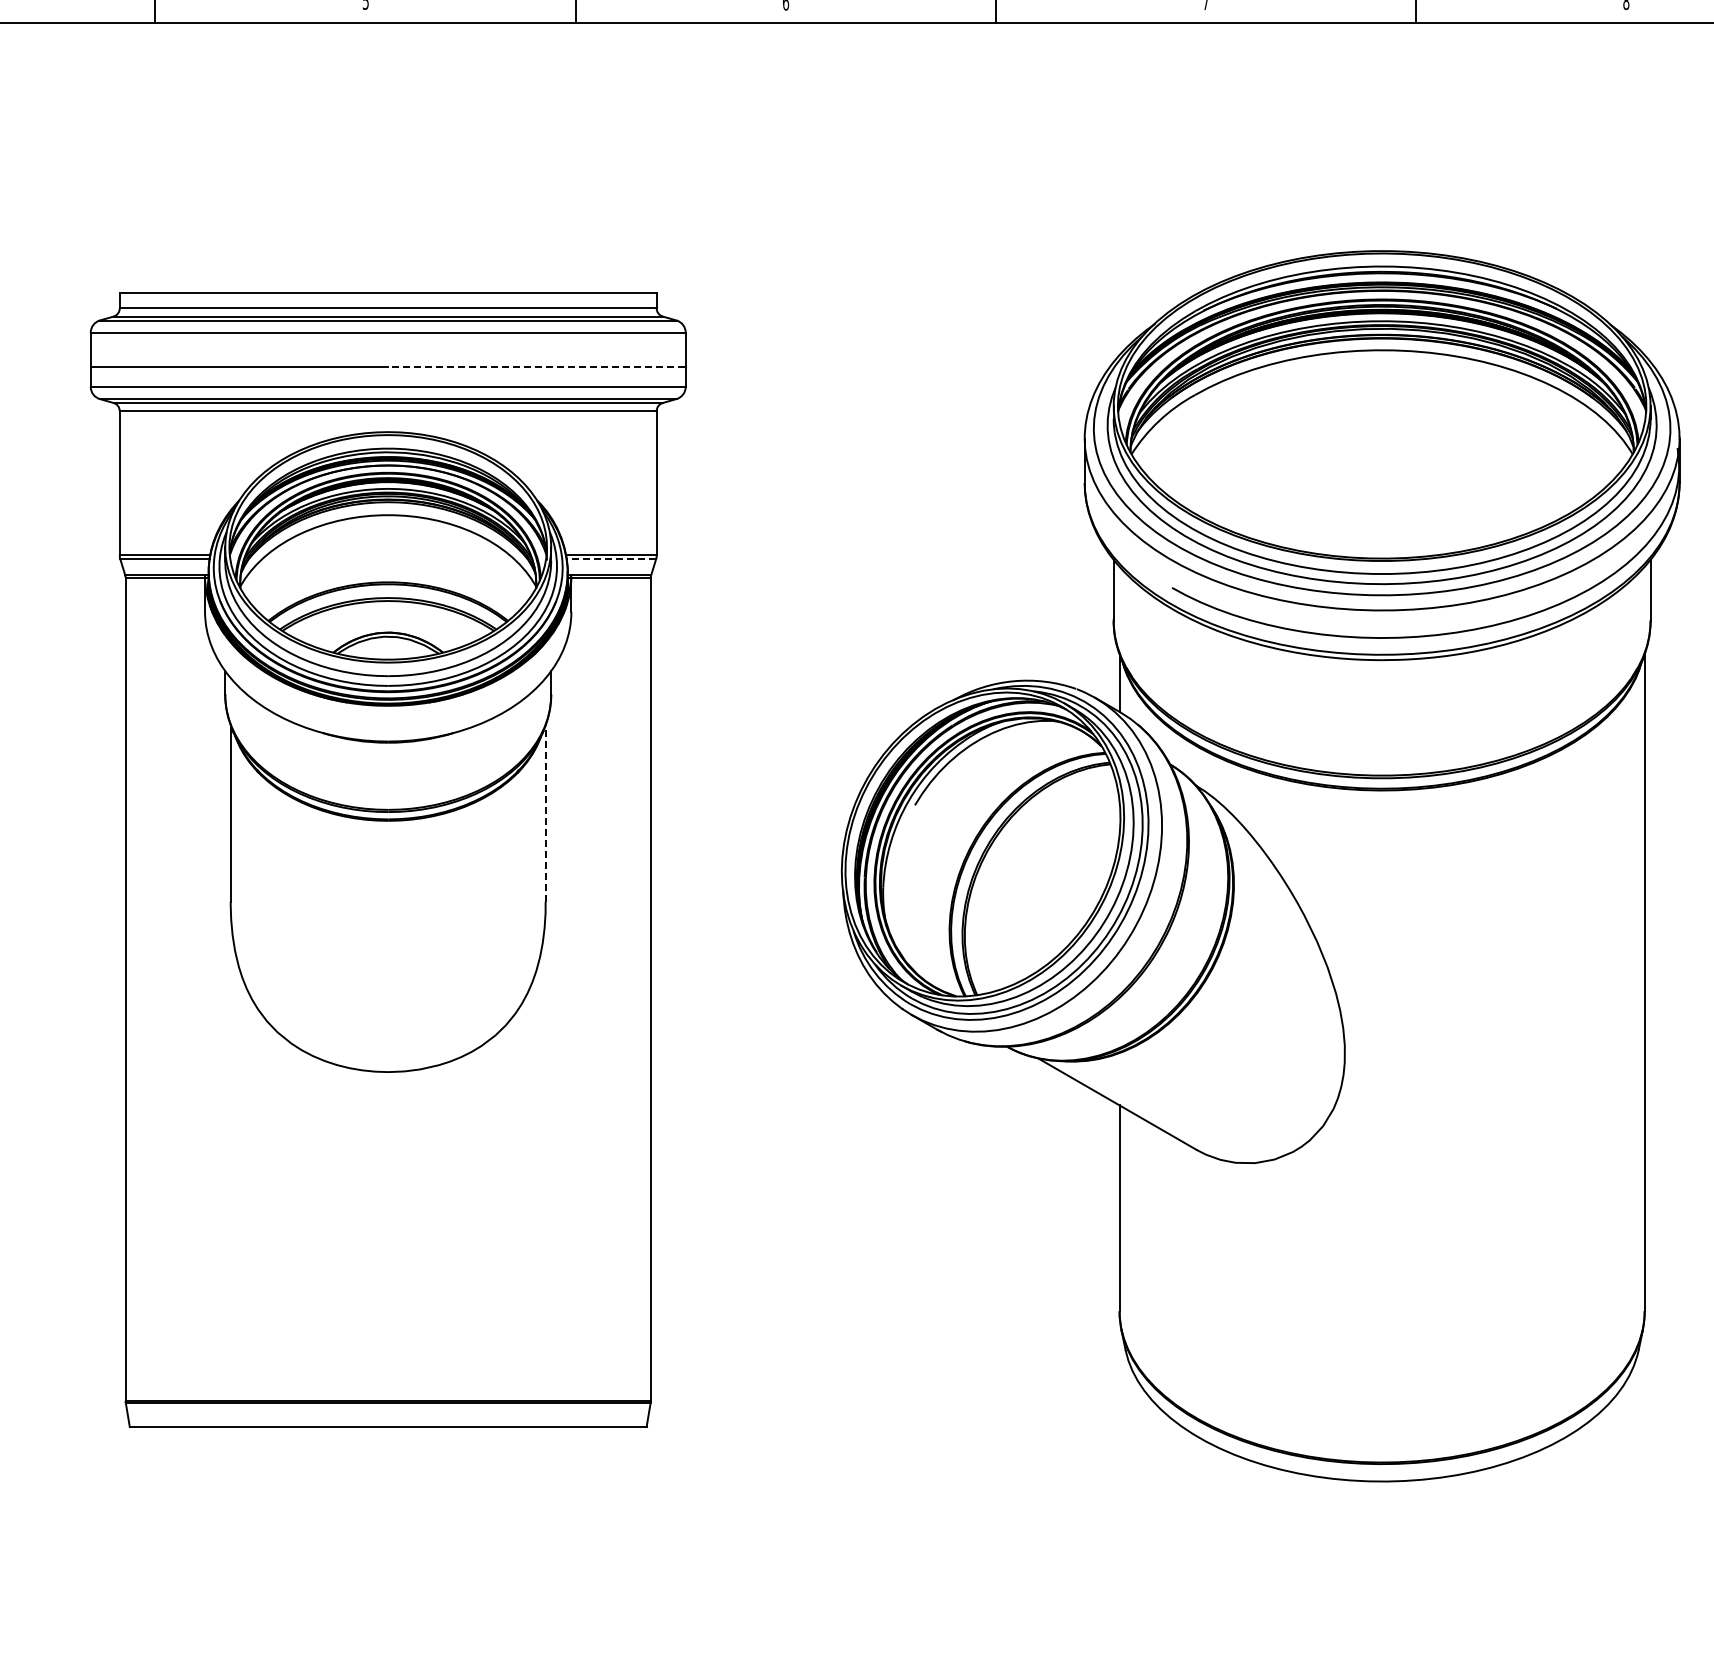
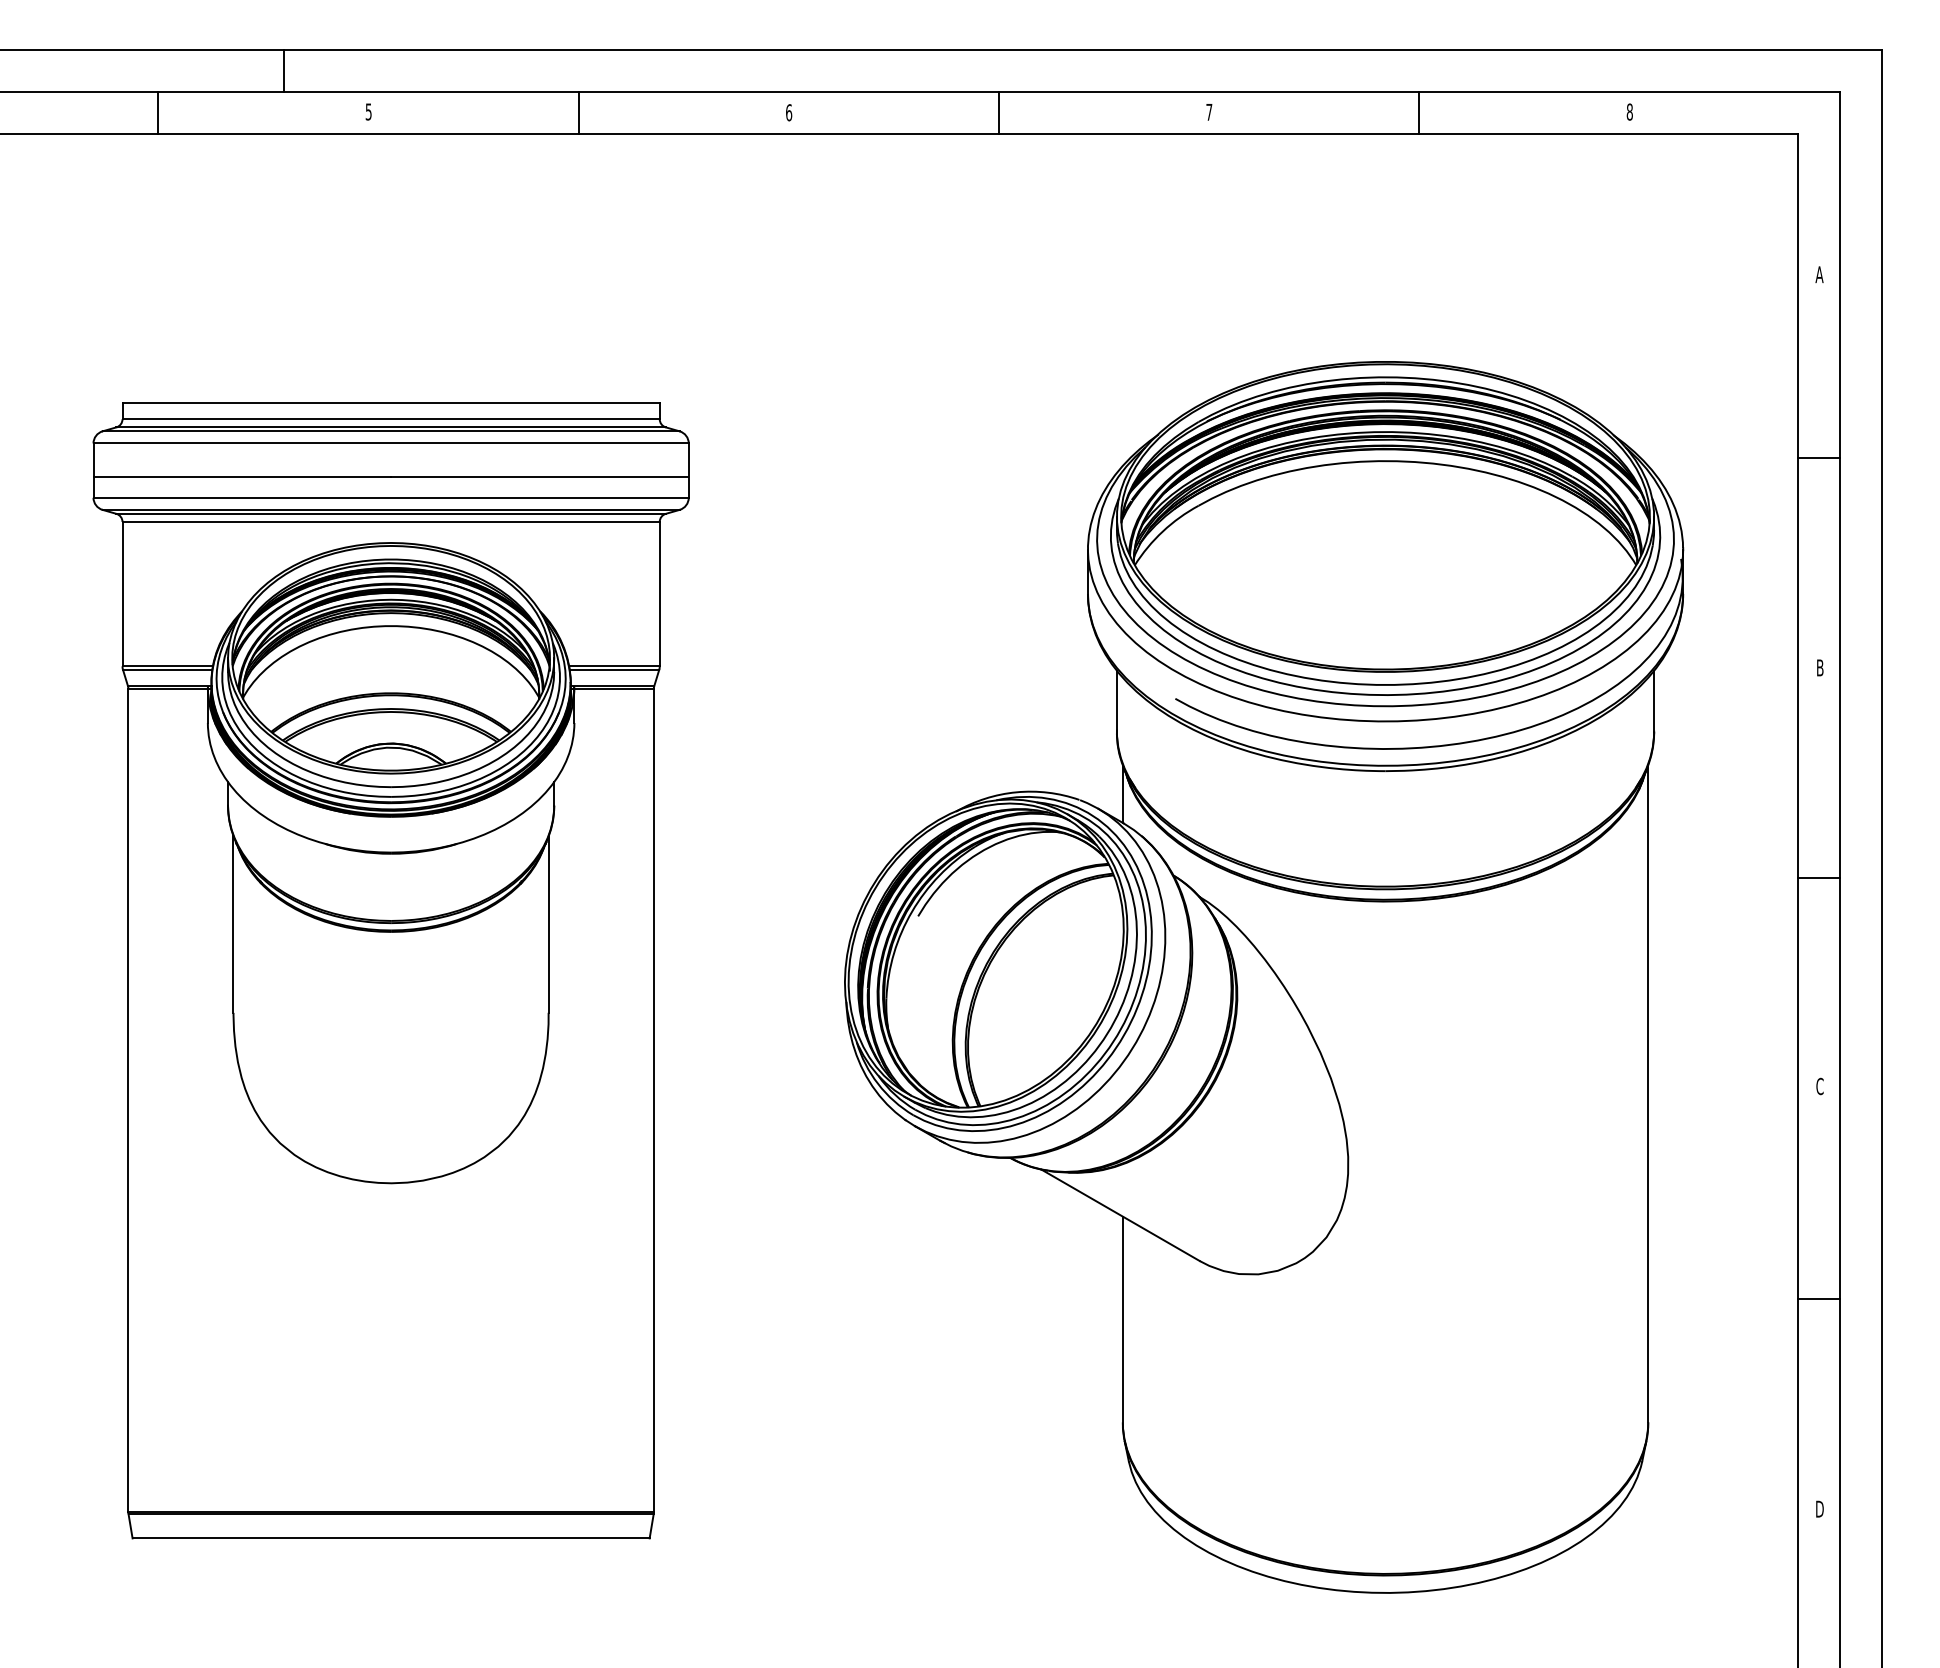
line: (536, 366) -> (539, 477), dashed -> solid
line: (611, 559) -> (614, 670), dashed -> solid
line: (545, 812) -> (548, 923), dashed -> solid

